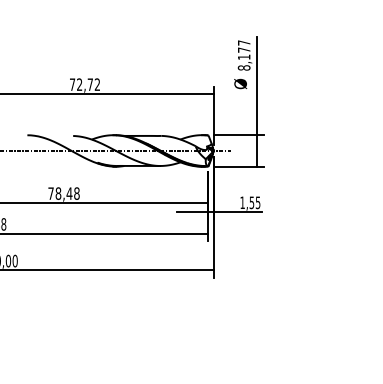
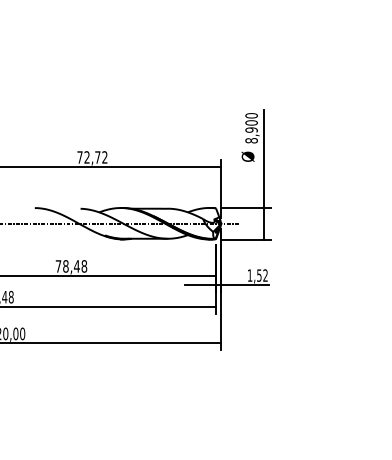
text: (244, 49) -> (251, 122), 8,177 -> 8,900
text: (258, 202) -> (265, 275), 1,55 -> 1,52

